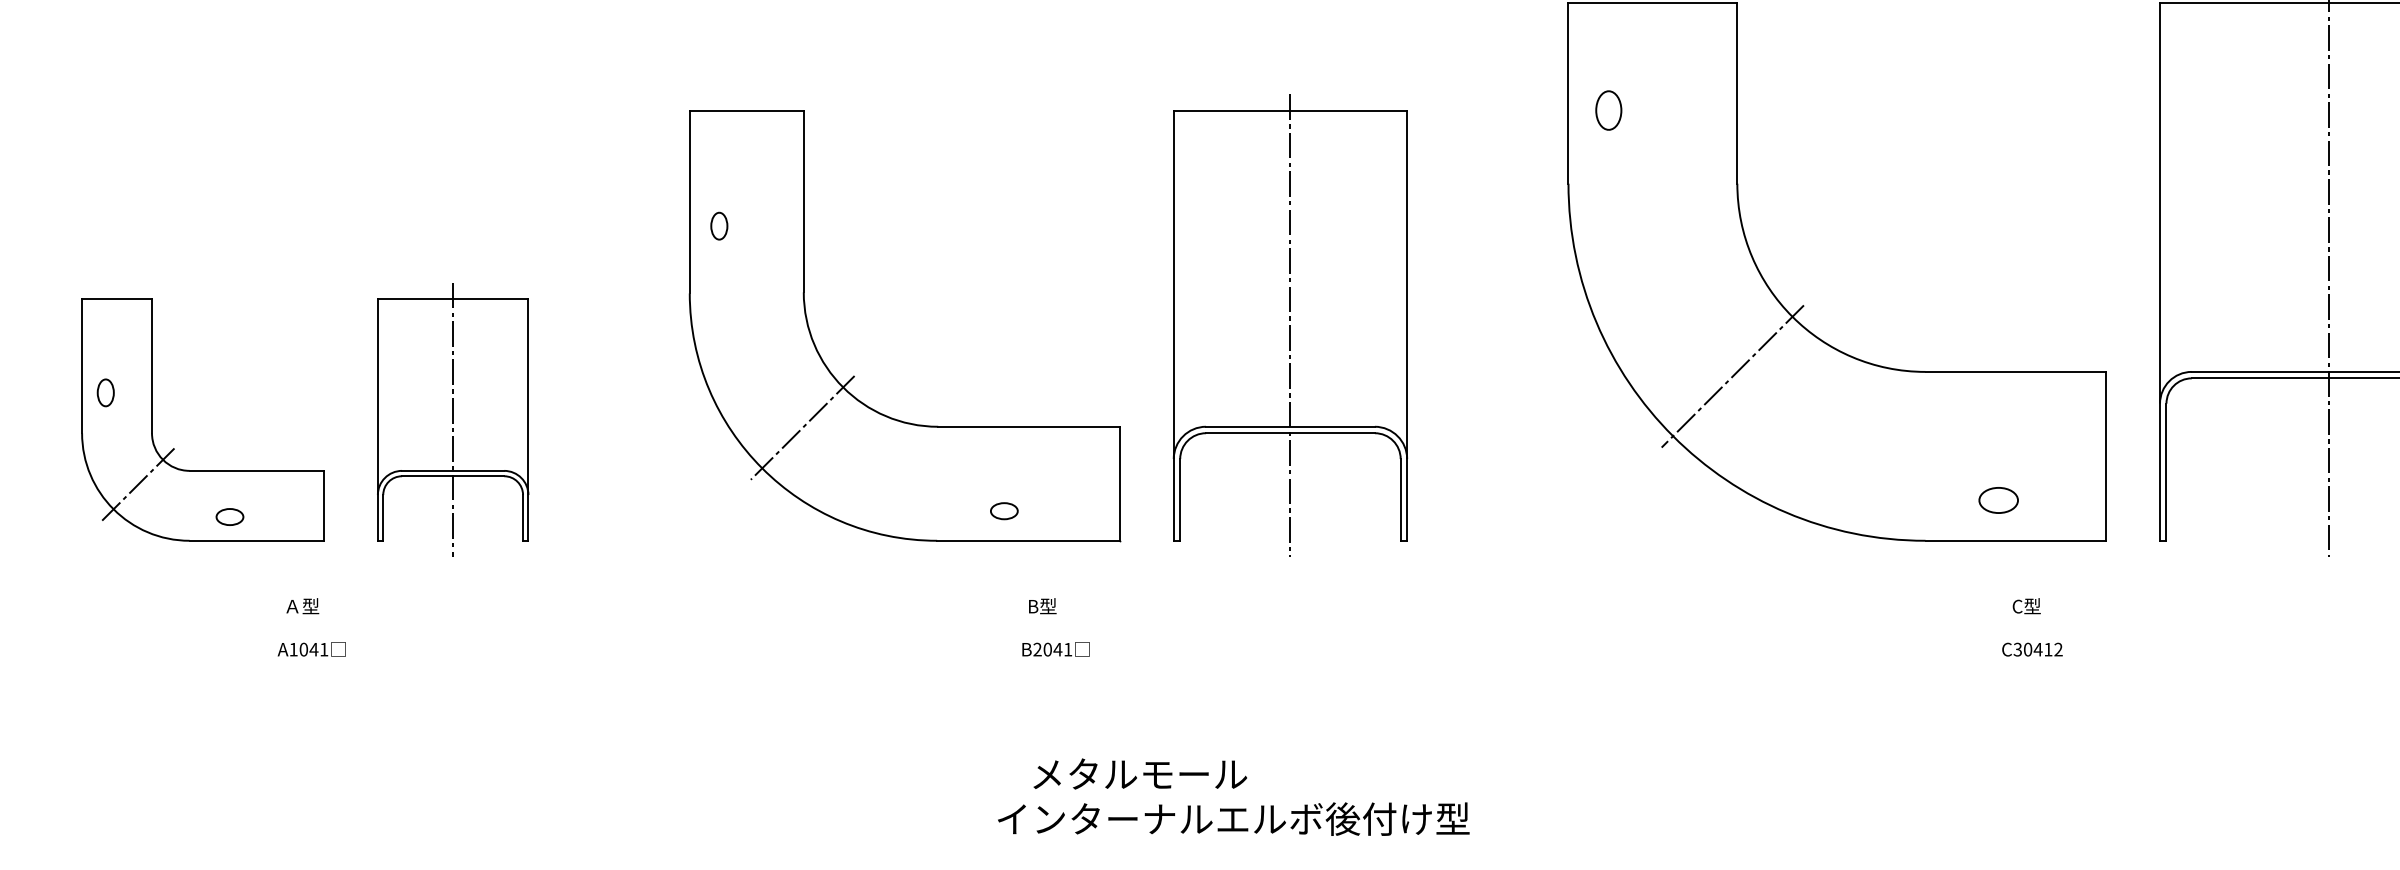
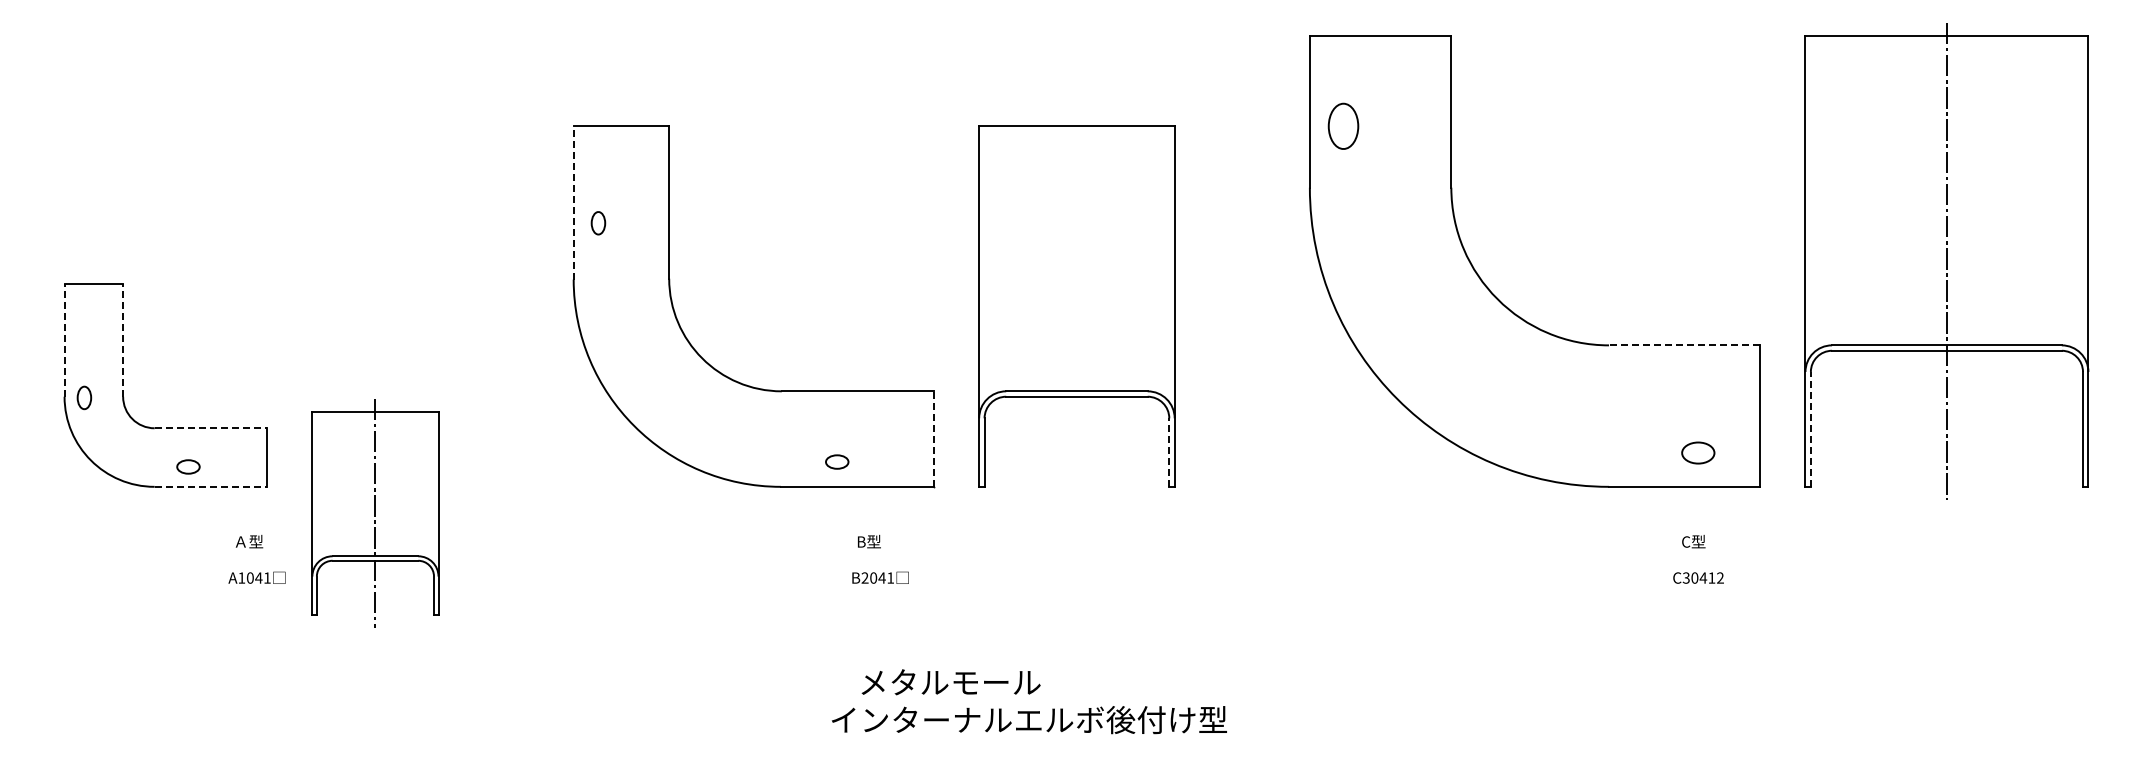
part: (1608, 110) -> (1343, 126), size x1.4
line: (689, 202) -> (573, 203), solid -> dashed
line: (1289, 325) -> (1076, 306), removed
line: (82, 364) -> (64, 339), solid -> dashed
line: (152, 364) -> (123, 339), solid -> dashed
line: (2015, 372) -> (1684, 345), solid -> dashed
line: (1732, 375) -> (1447, 348), removed
part: (105, 392) -> (84, 397), moved
part: (453, 419) -> (375, 513), moved
line: (801, 426) -> (667, 391), removed
line: (257, 471) -> (211, 428), solid -> dashed
line: (2166, 471) -> (1810, 428), solid -> dashed
line: (138, 484) -> (111, 439), removed
line: (1120, 484) -> (934, 439), solid -> dashed
line: (1400, 499) -> (1169, 452), solid -> dashed
part: (1998, 499) -> (1698, 452), moved
line: (257, 540) -> (211, 486), solid -> dashed

